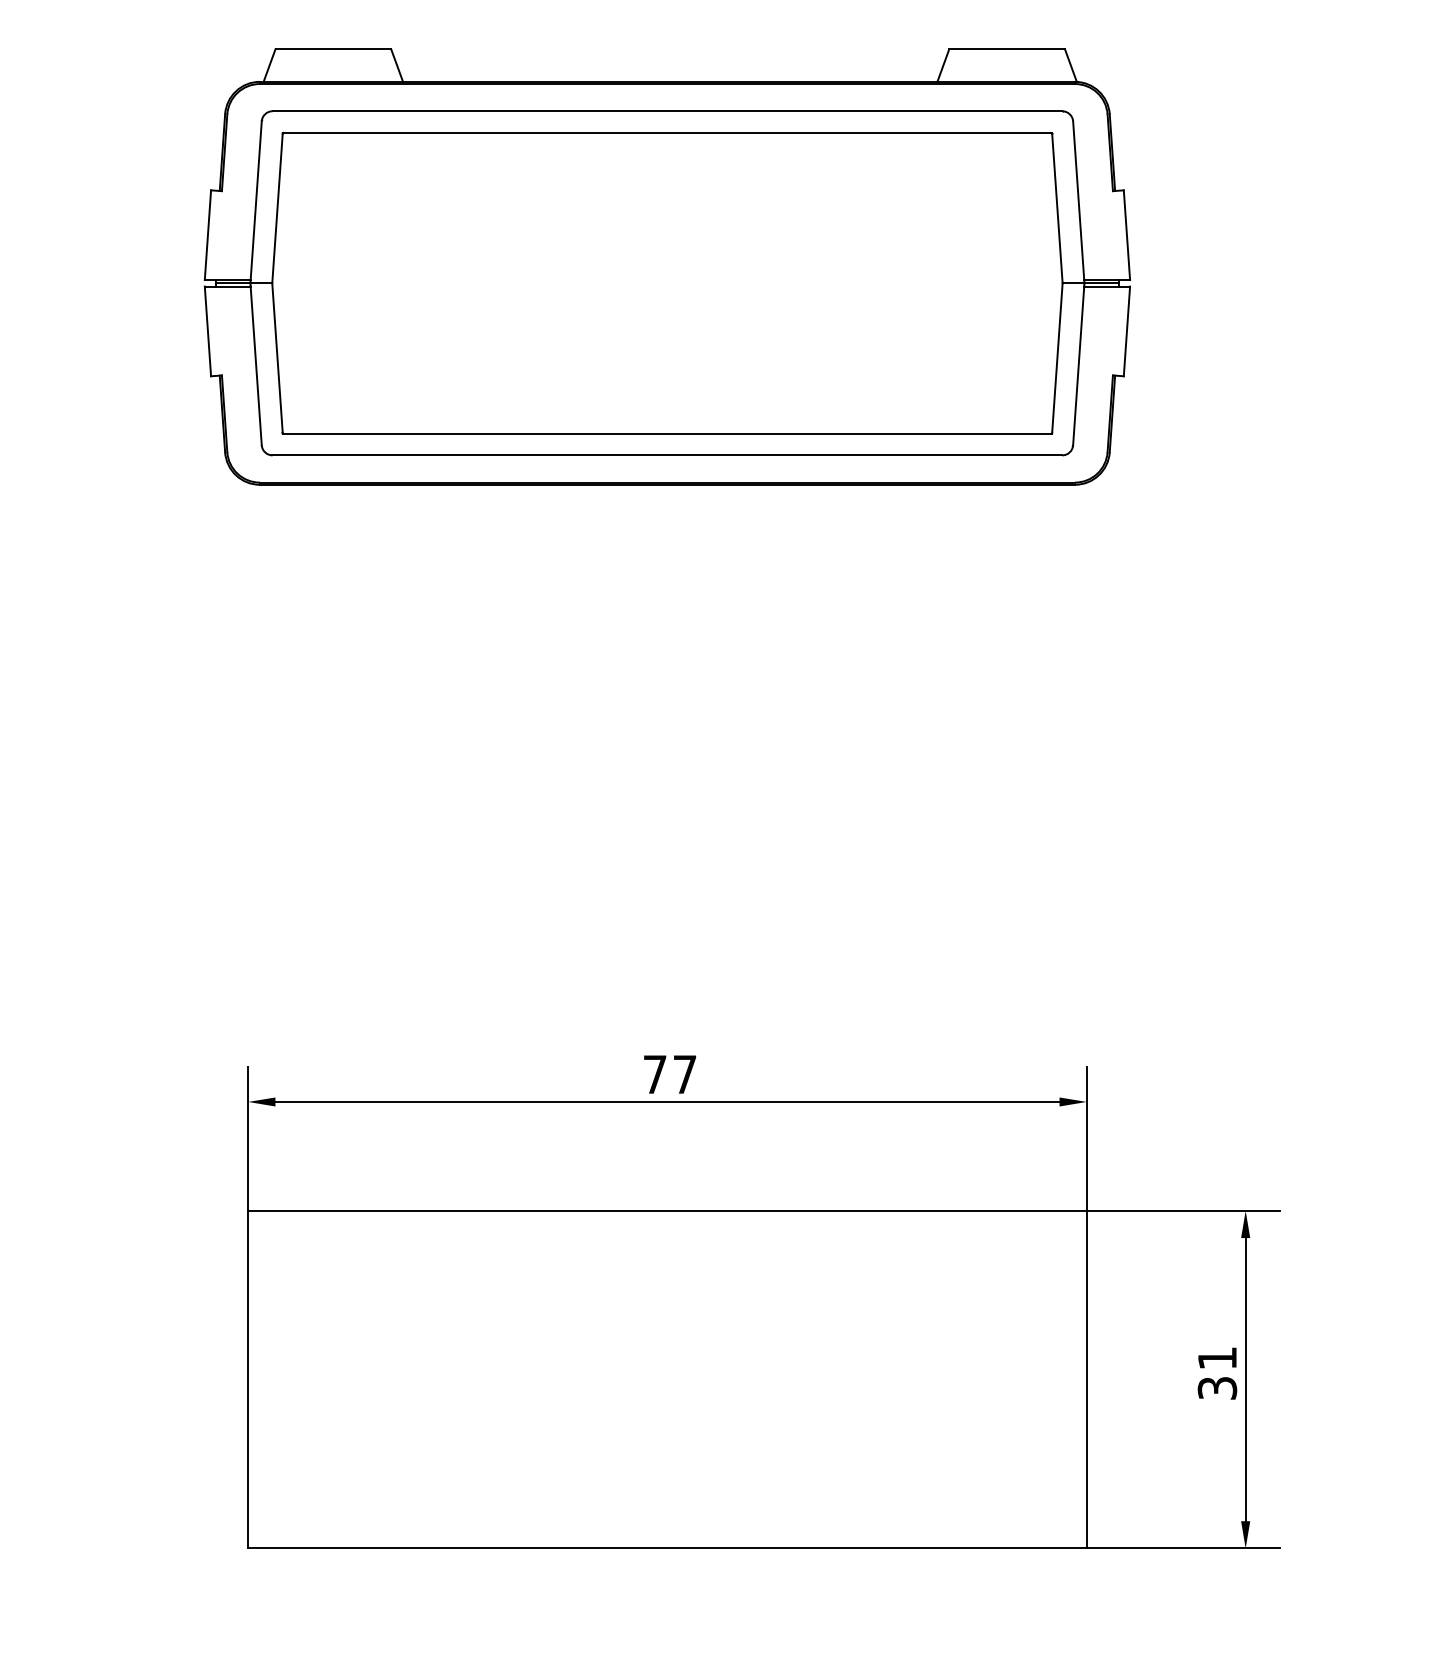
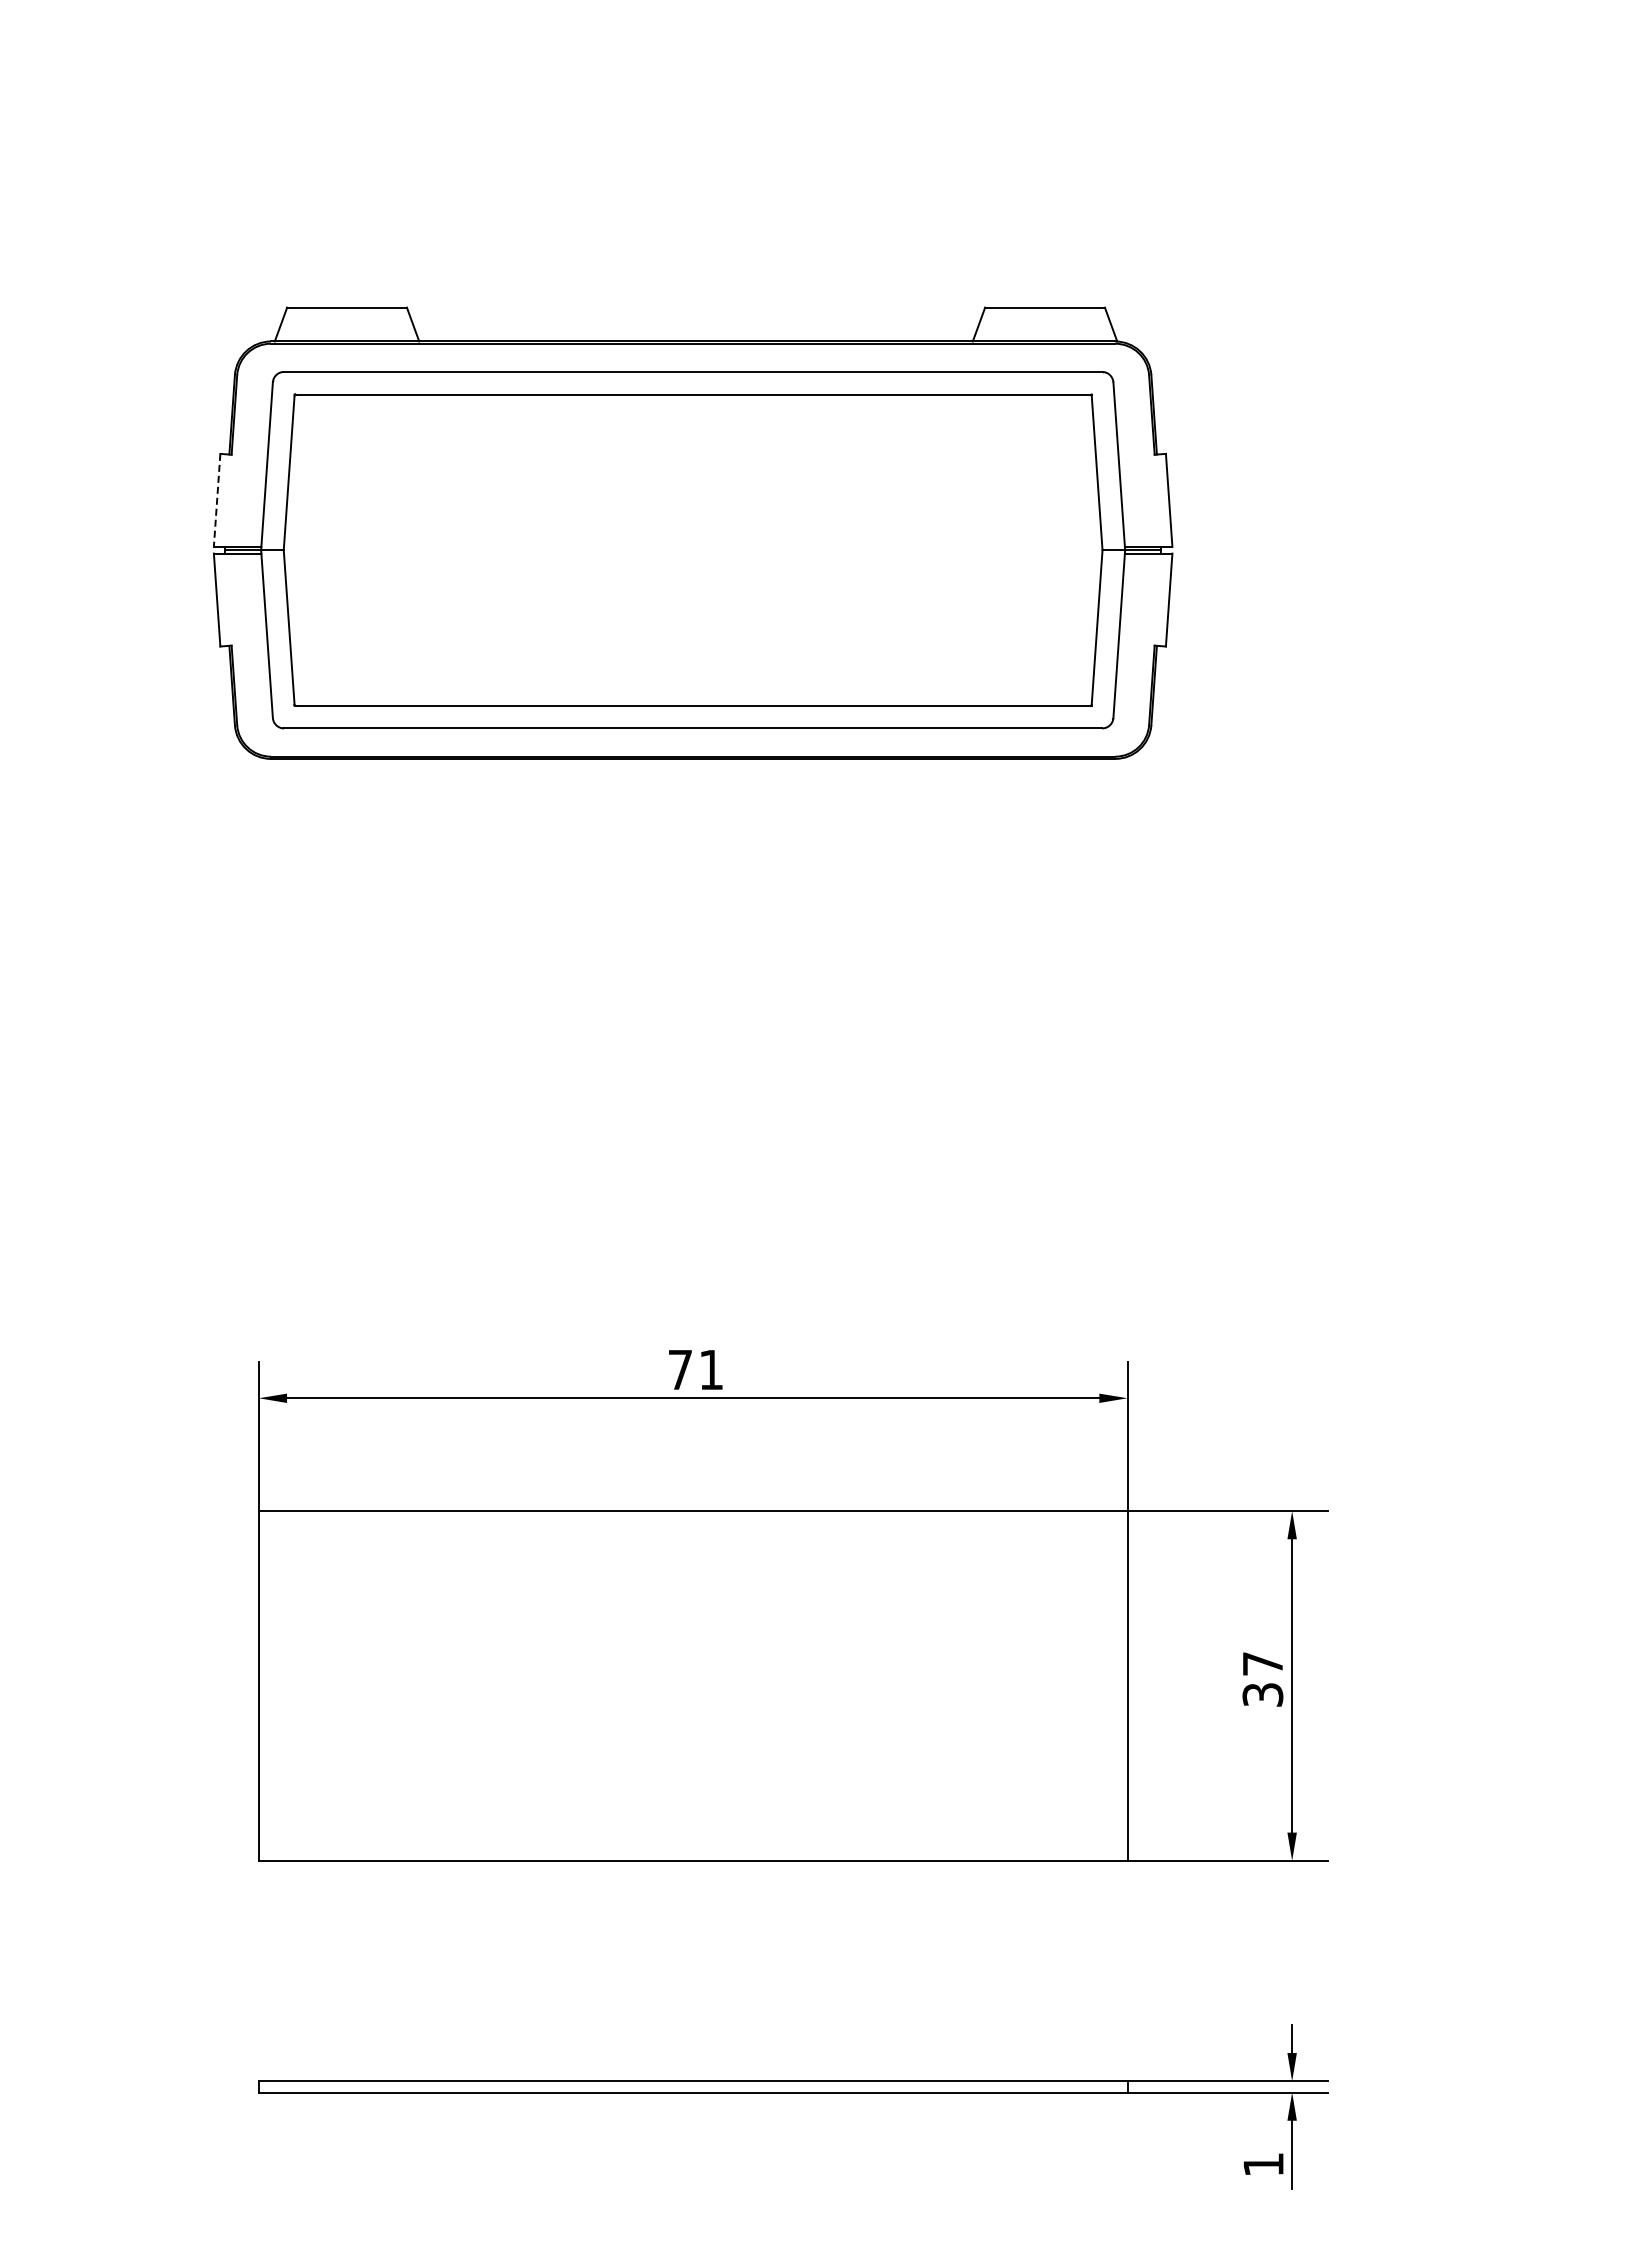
line: (208, 235) -> (217, 500), solid -> dashed
text: (685, 1074) -> (711, 1369), 77 -> 71
text: (1217, 1357) -> (1262, 1663), 31 -> 37

